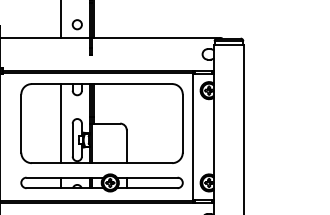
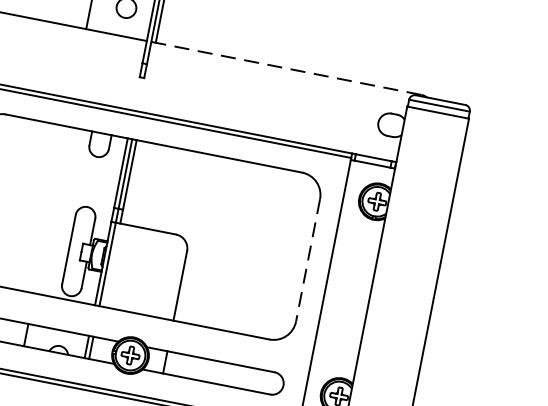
line: (156, 37) -> (288, 67), solid -> dashed
line: (60, 123) -> (50, 209), removed
line: (182, 124) -> (307, 262), solid -> dashed

